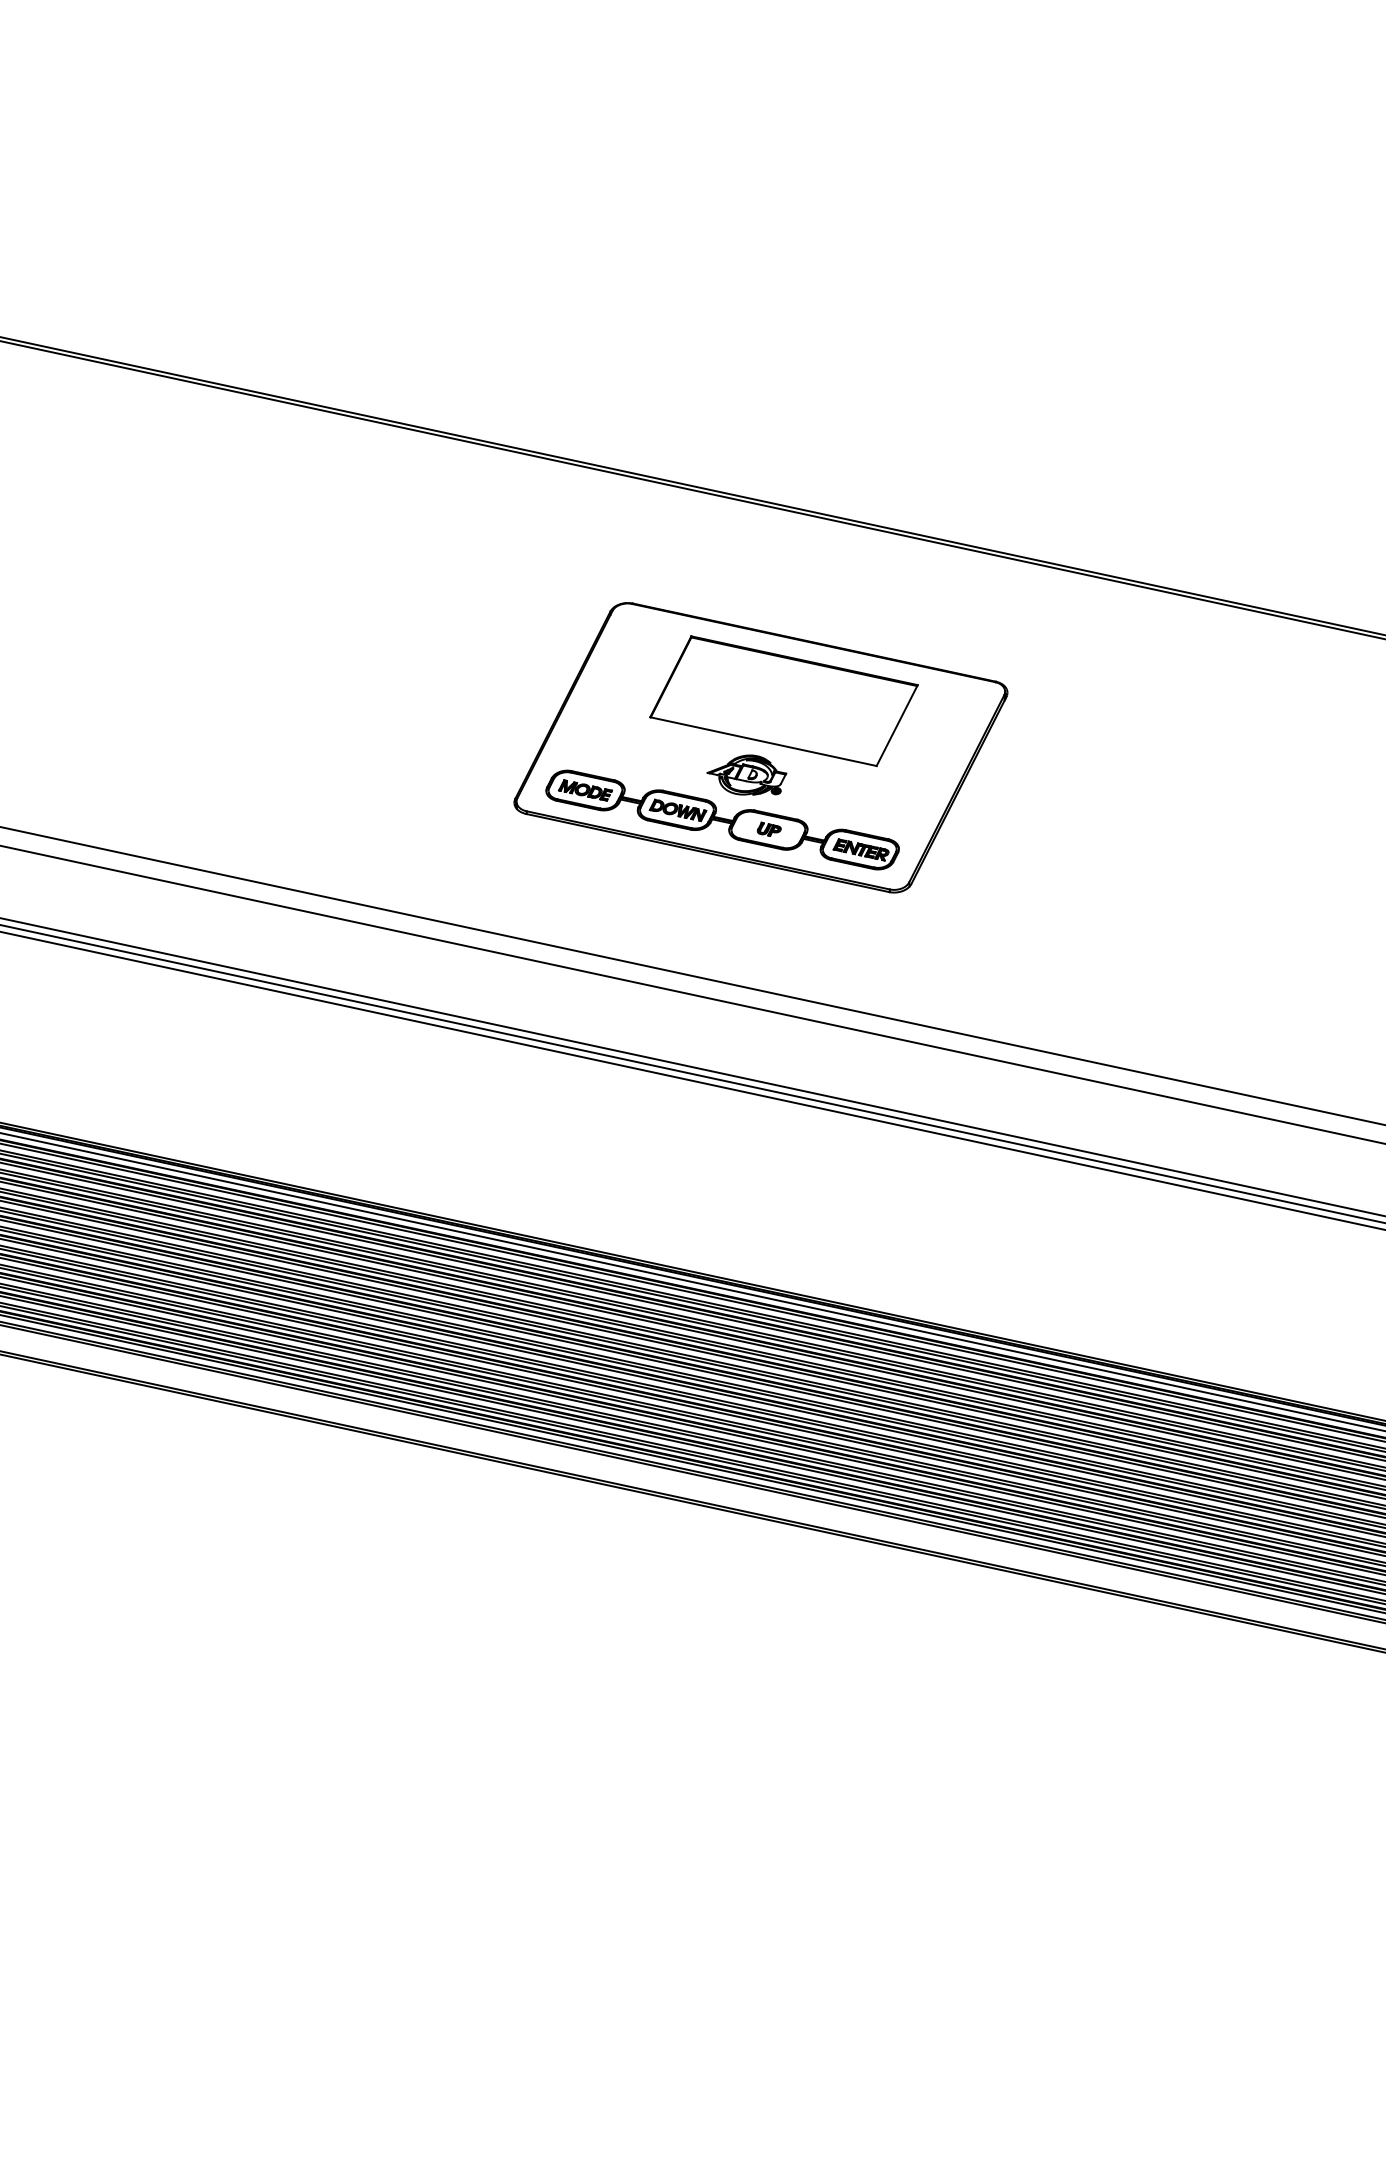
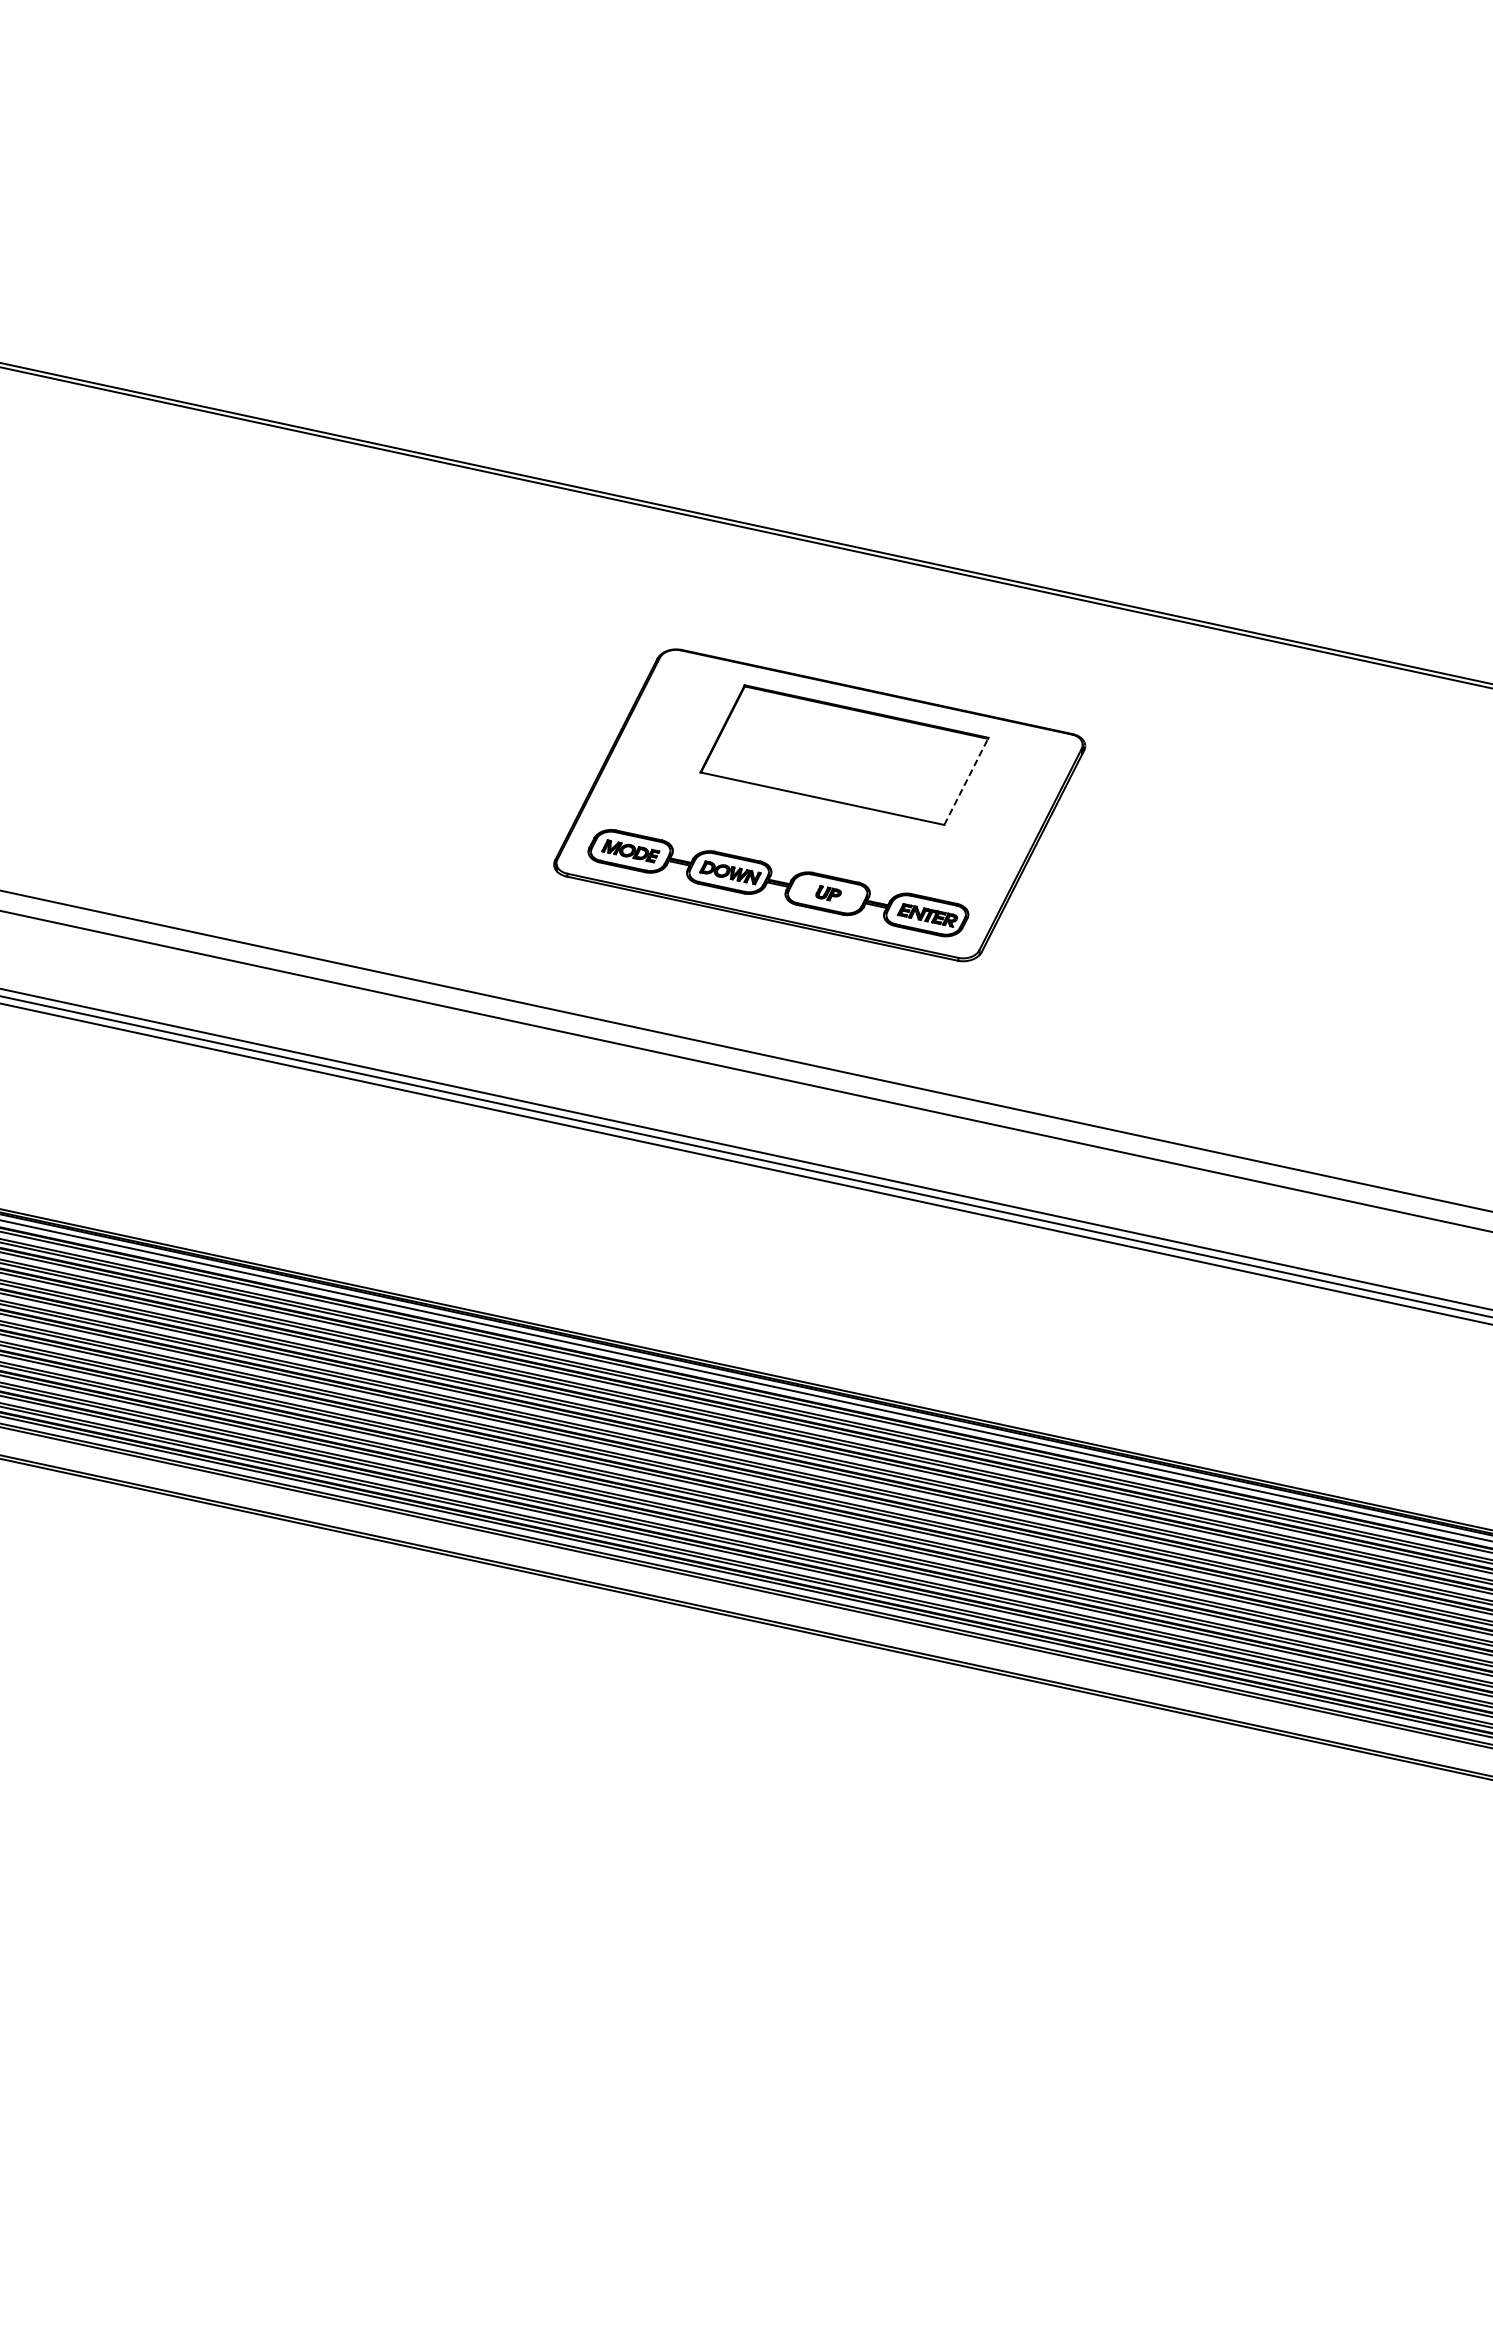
line: (897, 725) -> (966, 781), solid -> dashed
part: (746, 774) -> (804, 834), removed

